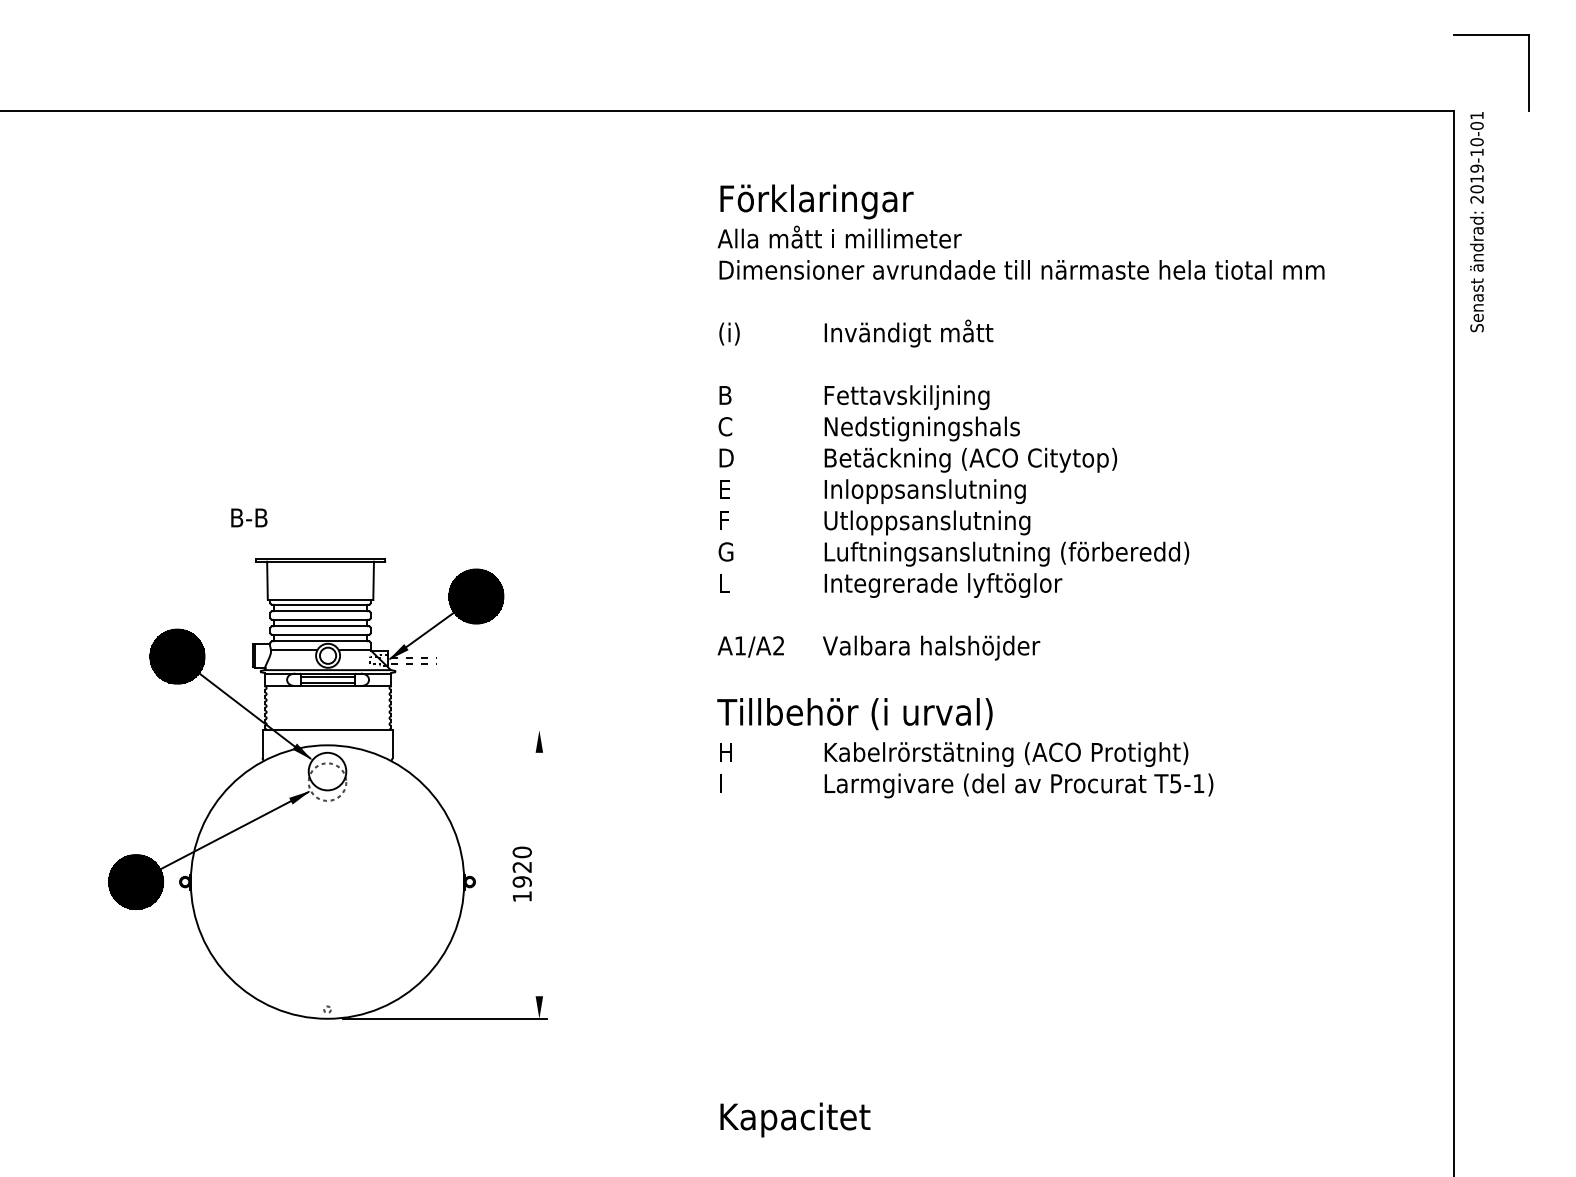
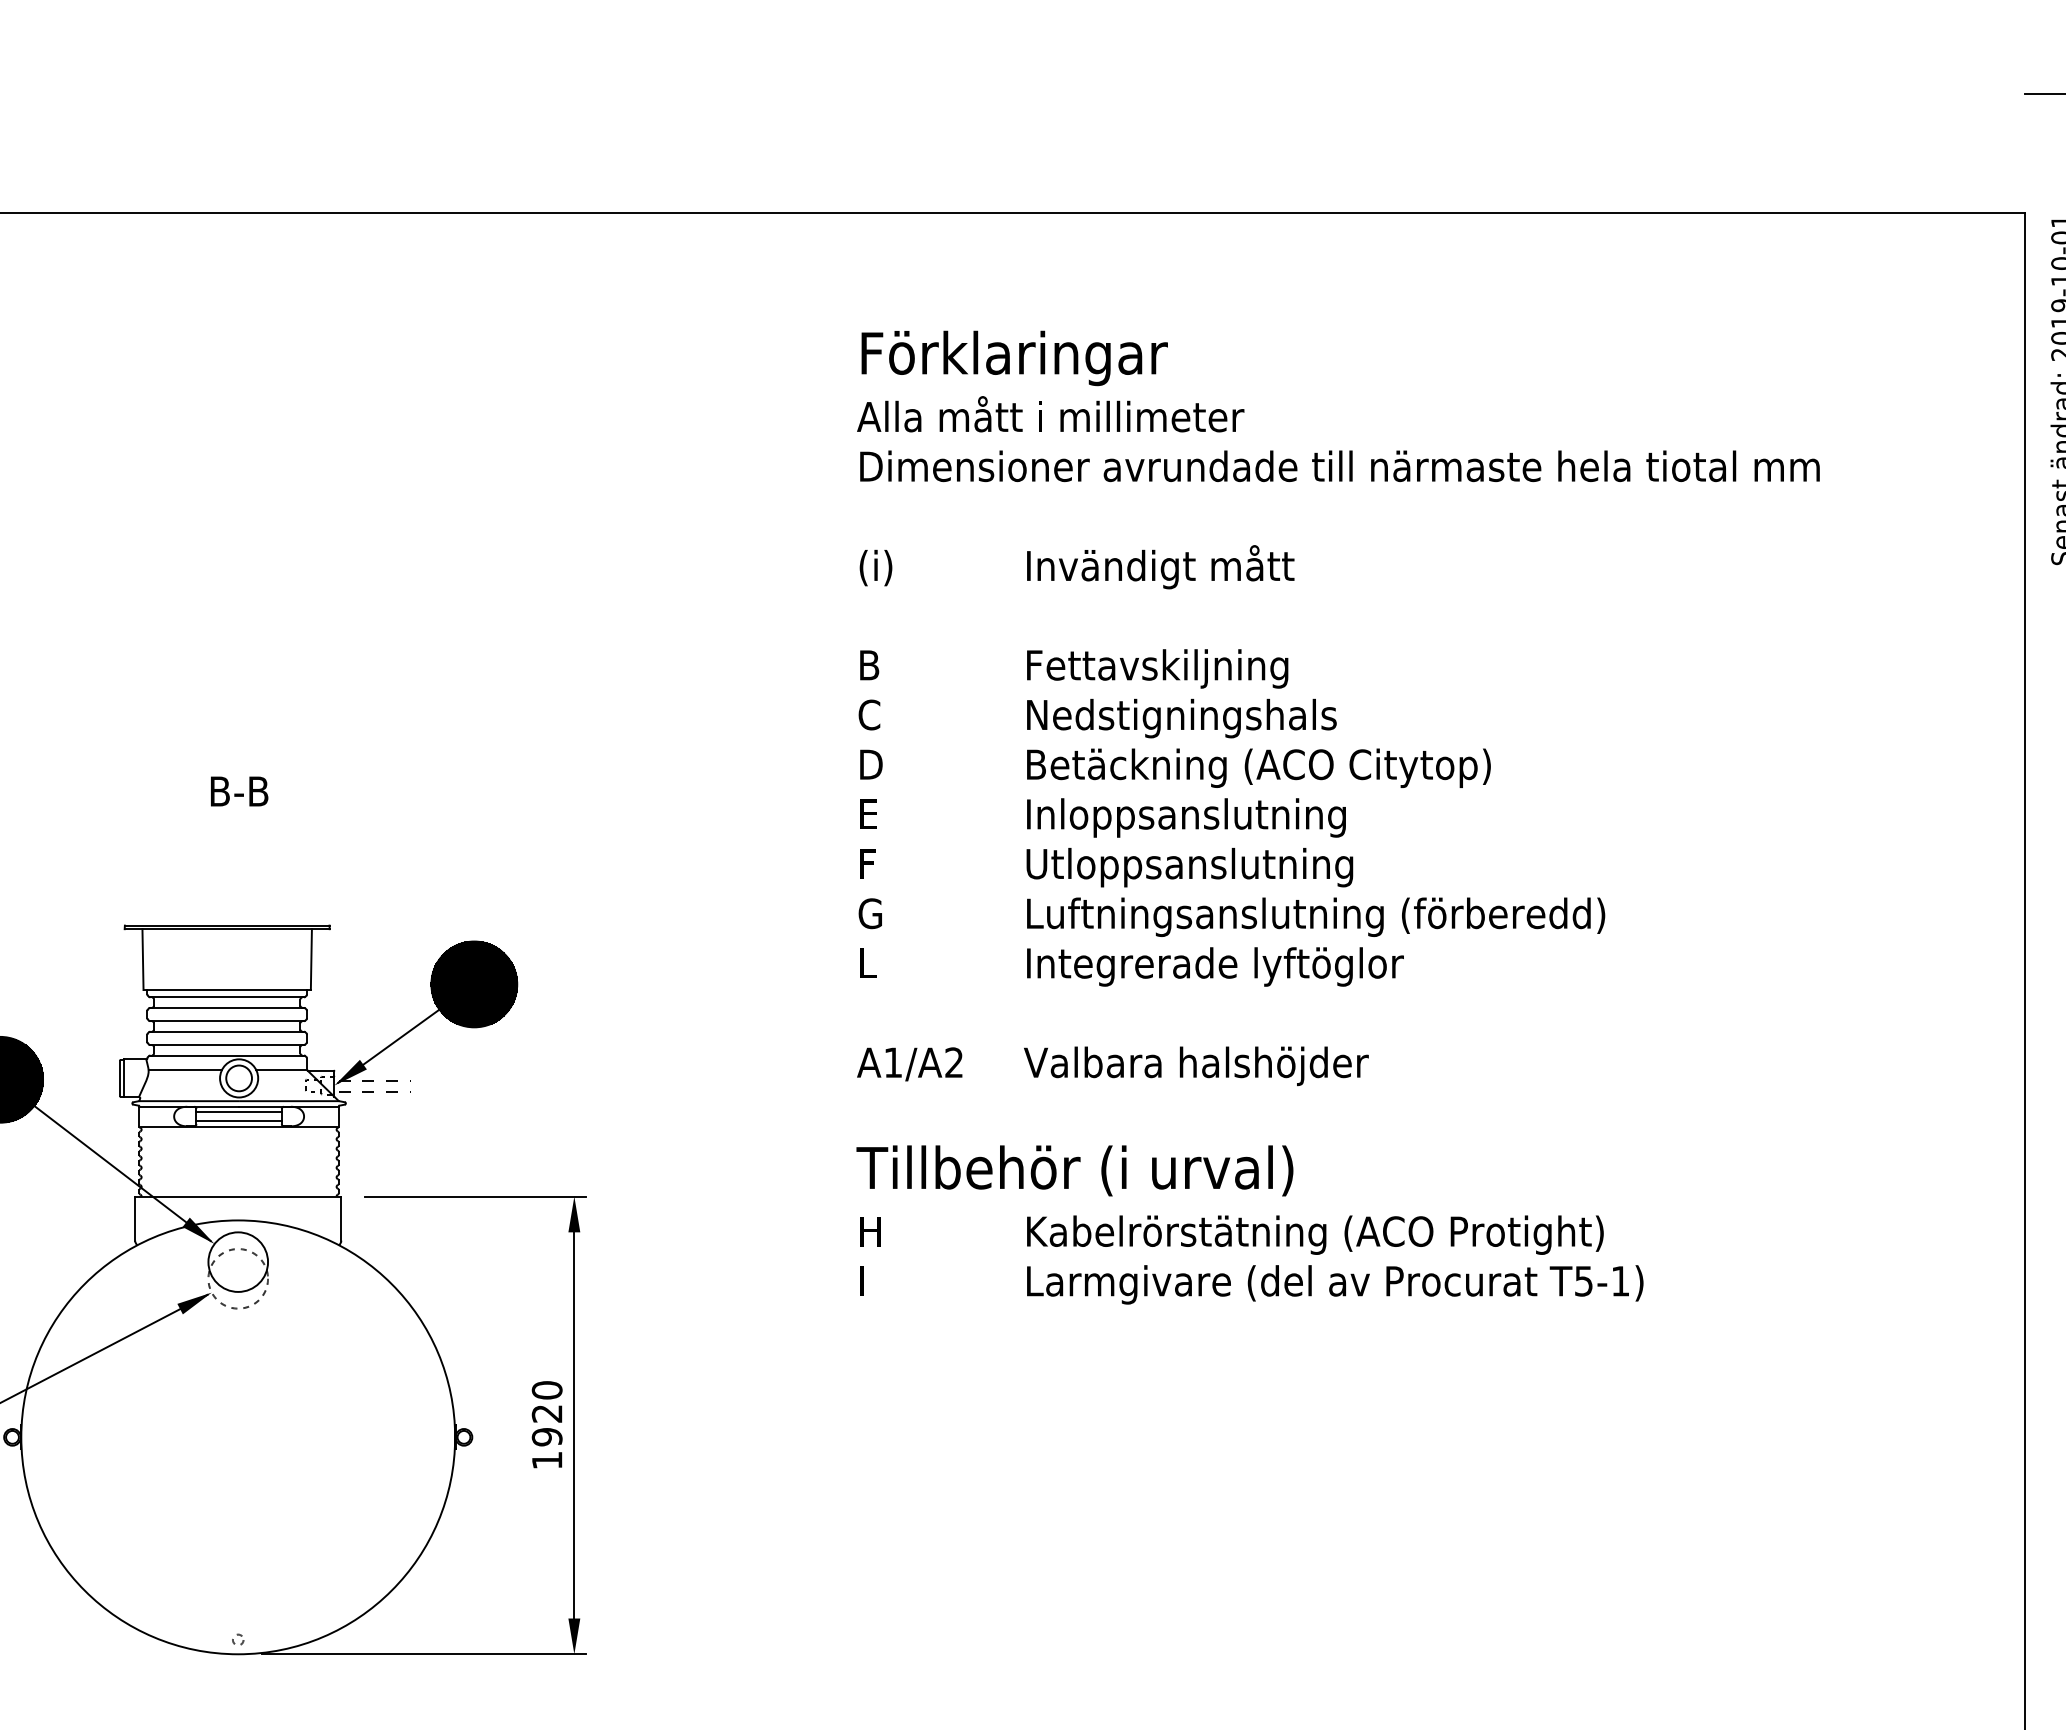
text: (249, 517) -> (239, 790), moved
line: (476, 730) -> (474, 1196), added
line: (539, 874) -> (574, 1425), added

